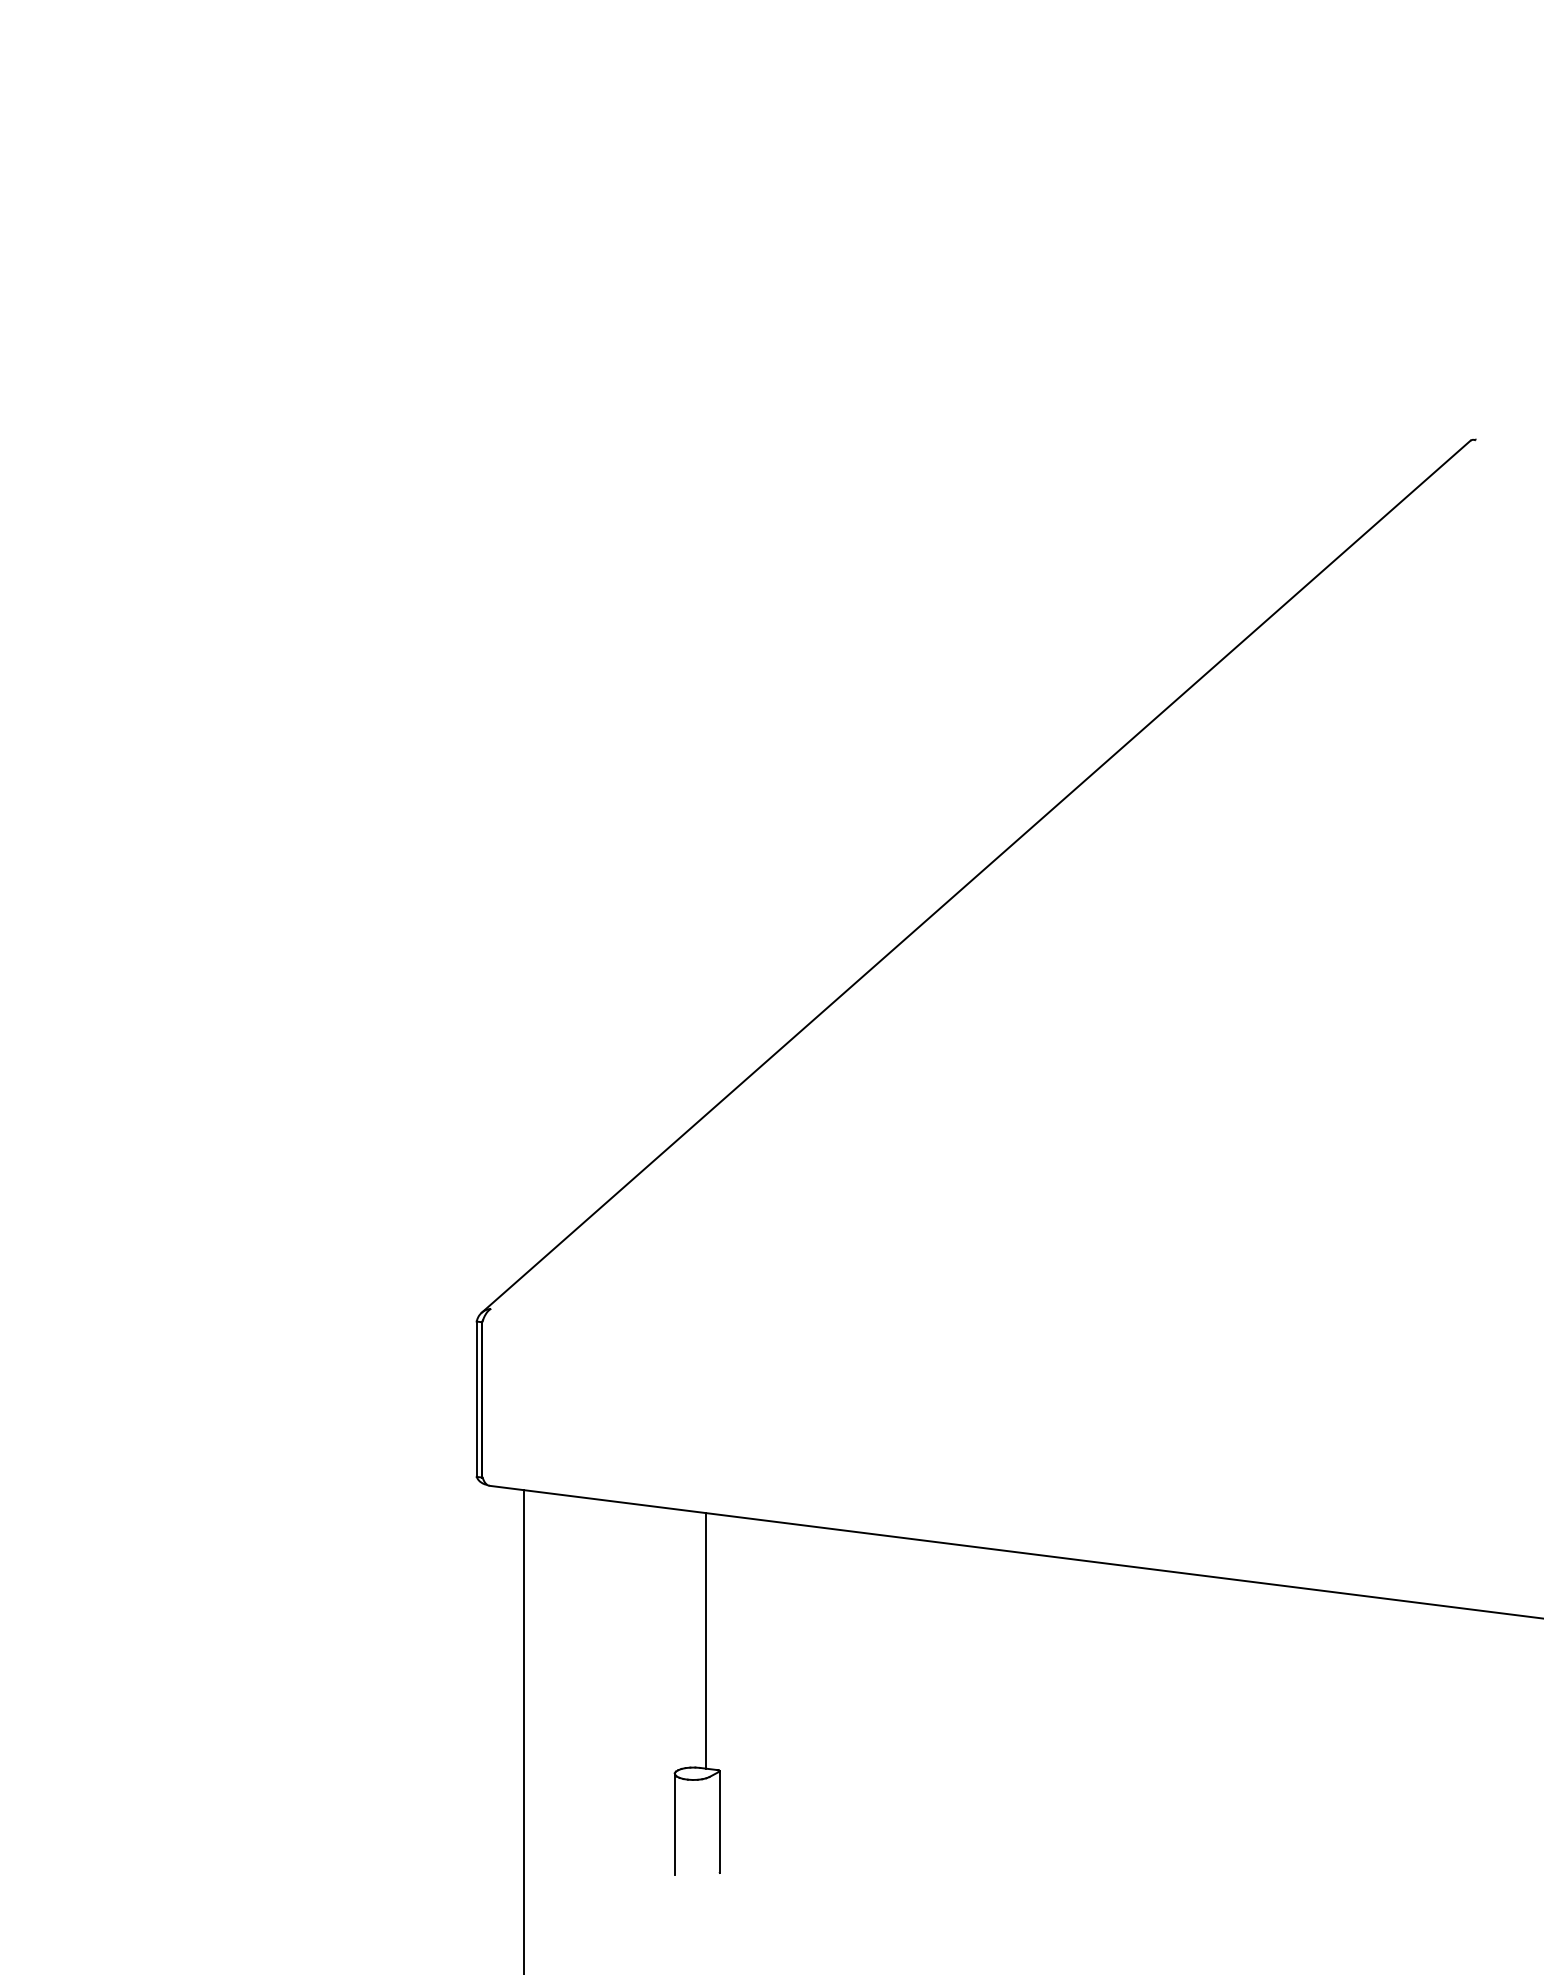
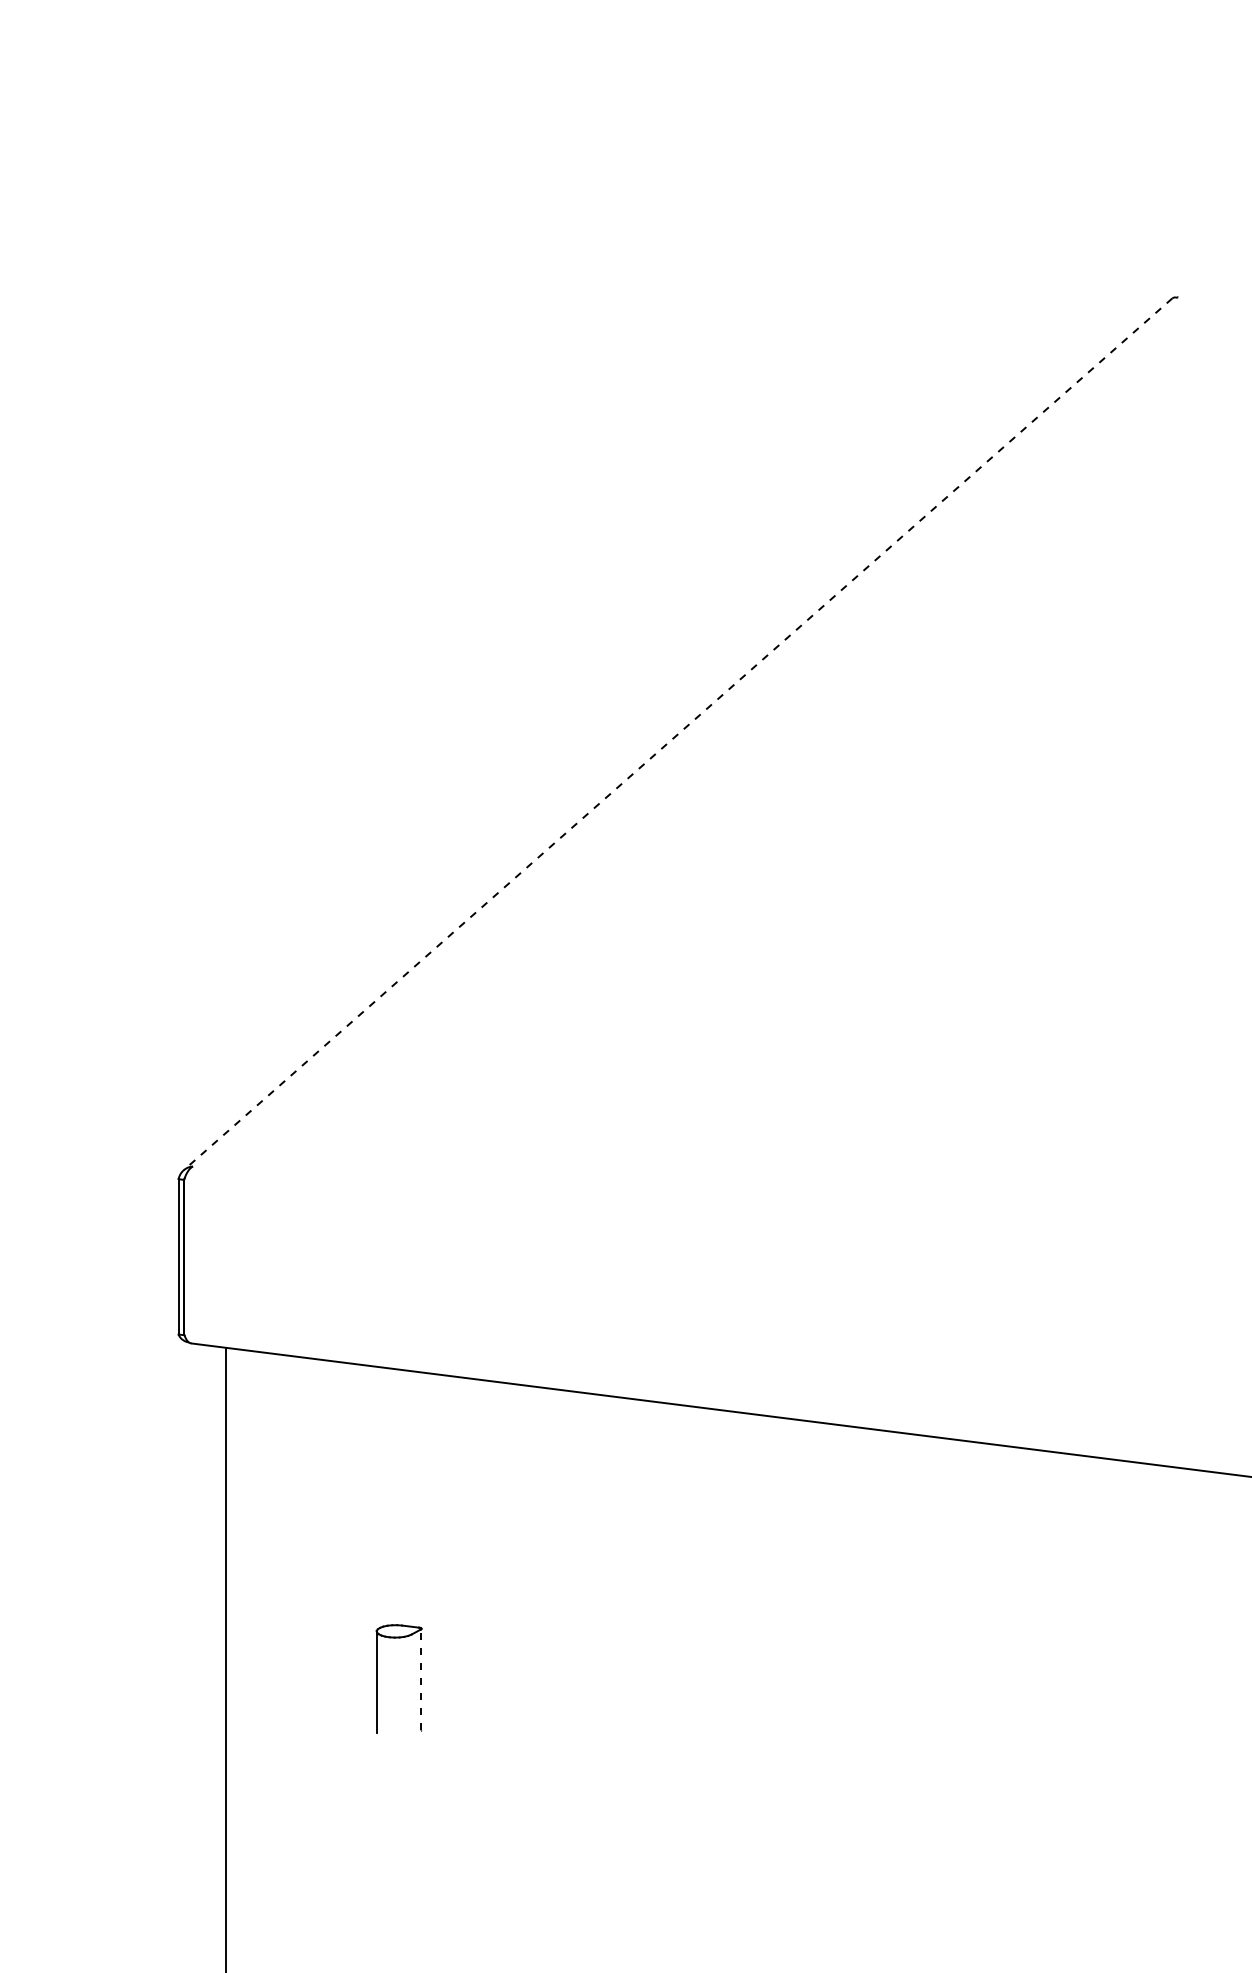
line: (975, 877) -> (677, 735), solid -> dashed
line: (705, 1640) -> (407, 1498), removed
line: (719, 1821) -> (421, 1679), solid -> dashed

